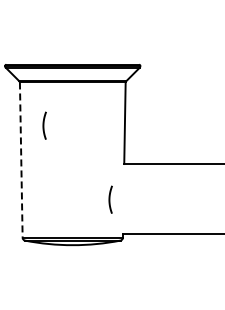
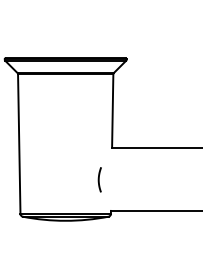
curve: (44, 125) -> (40, 112), removed
line: (21, 160) -> (19, 144), dashed -> solid

